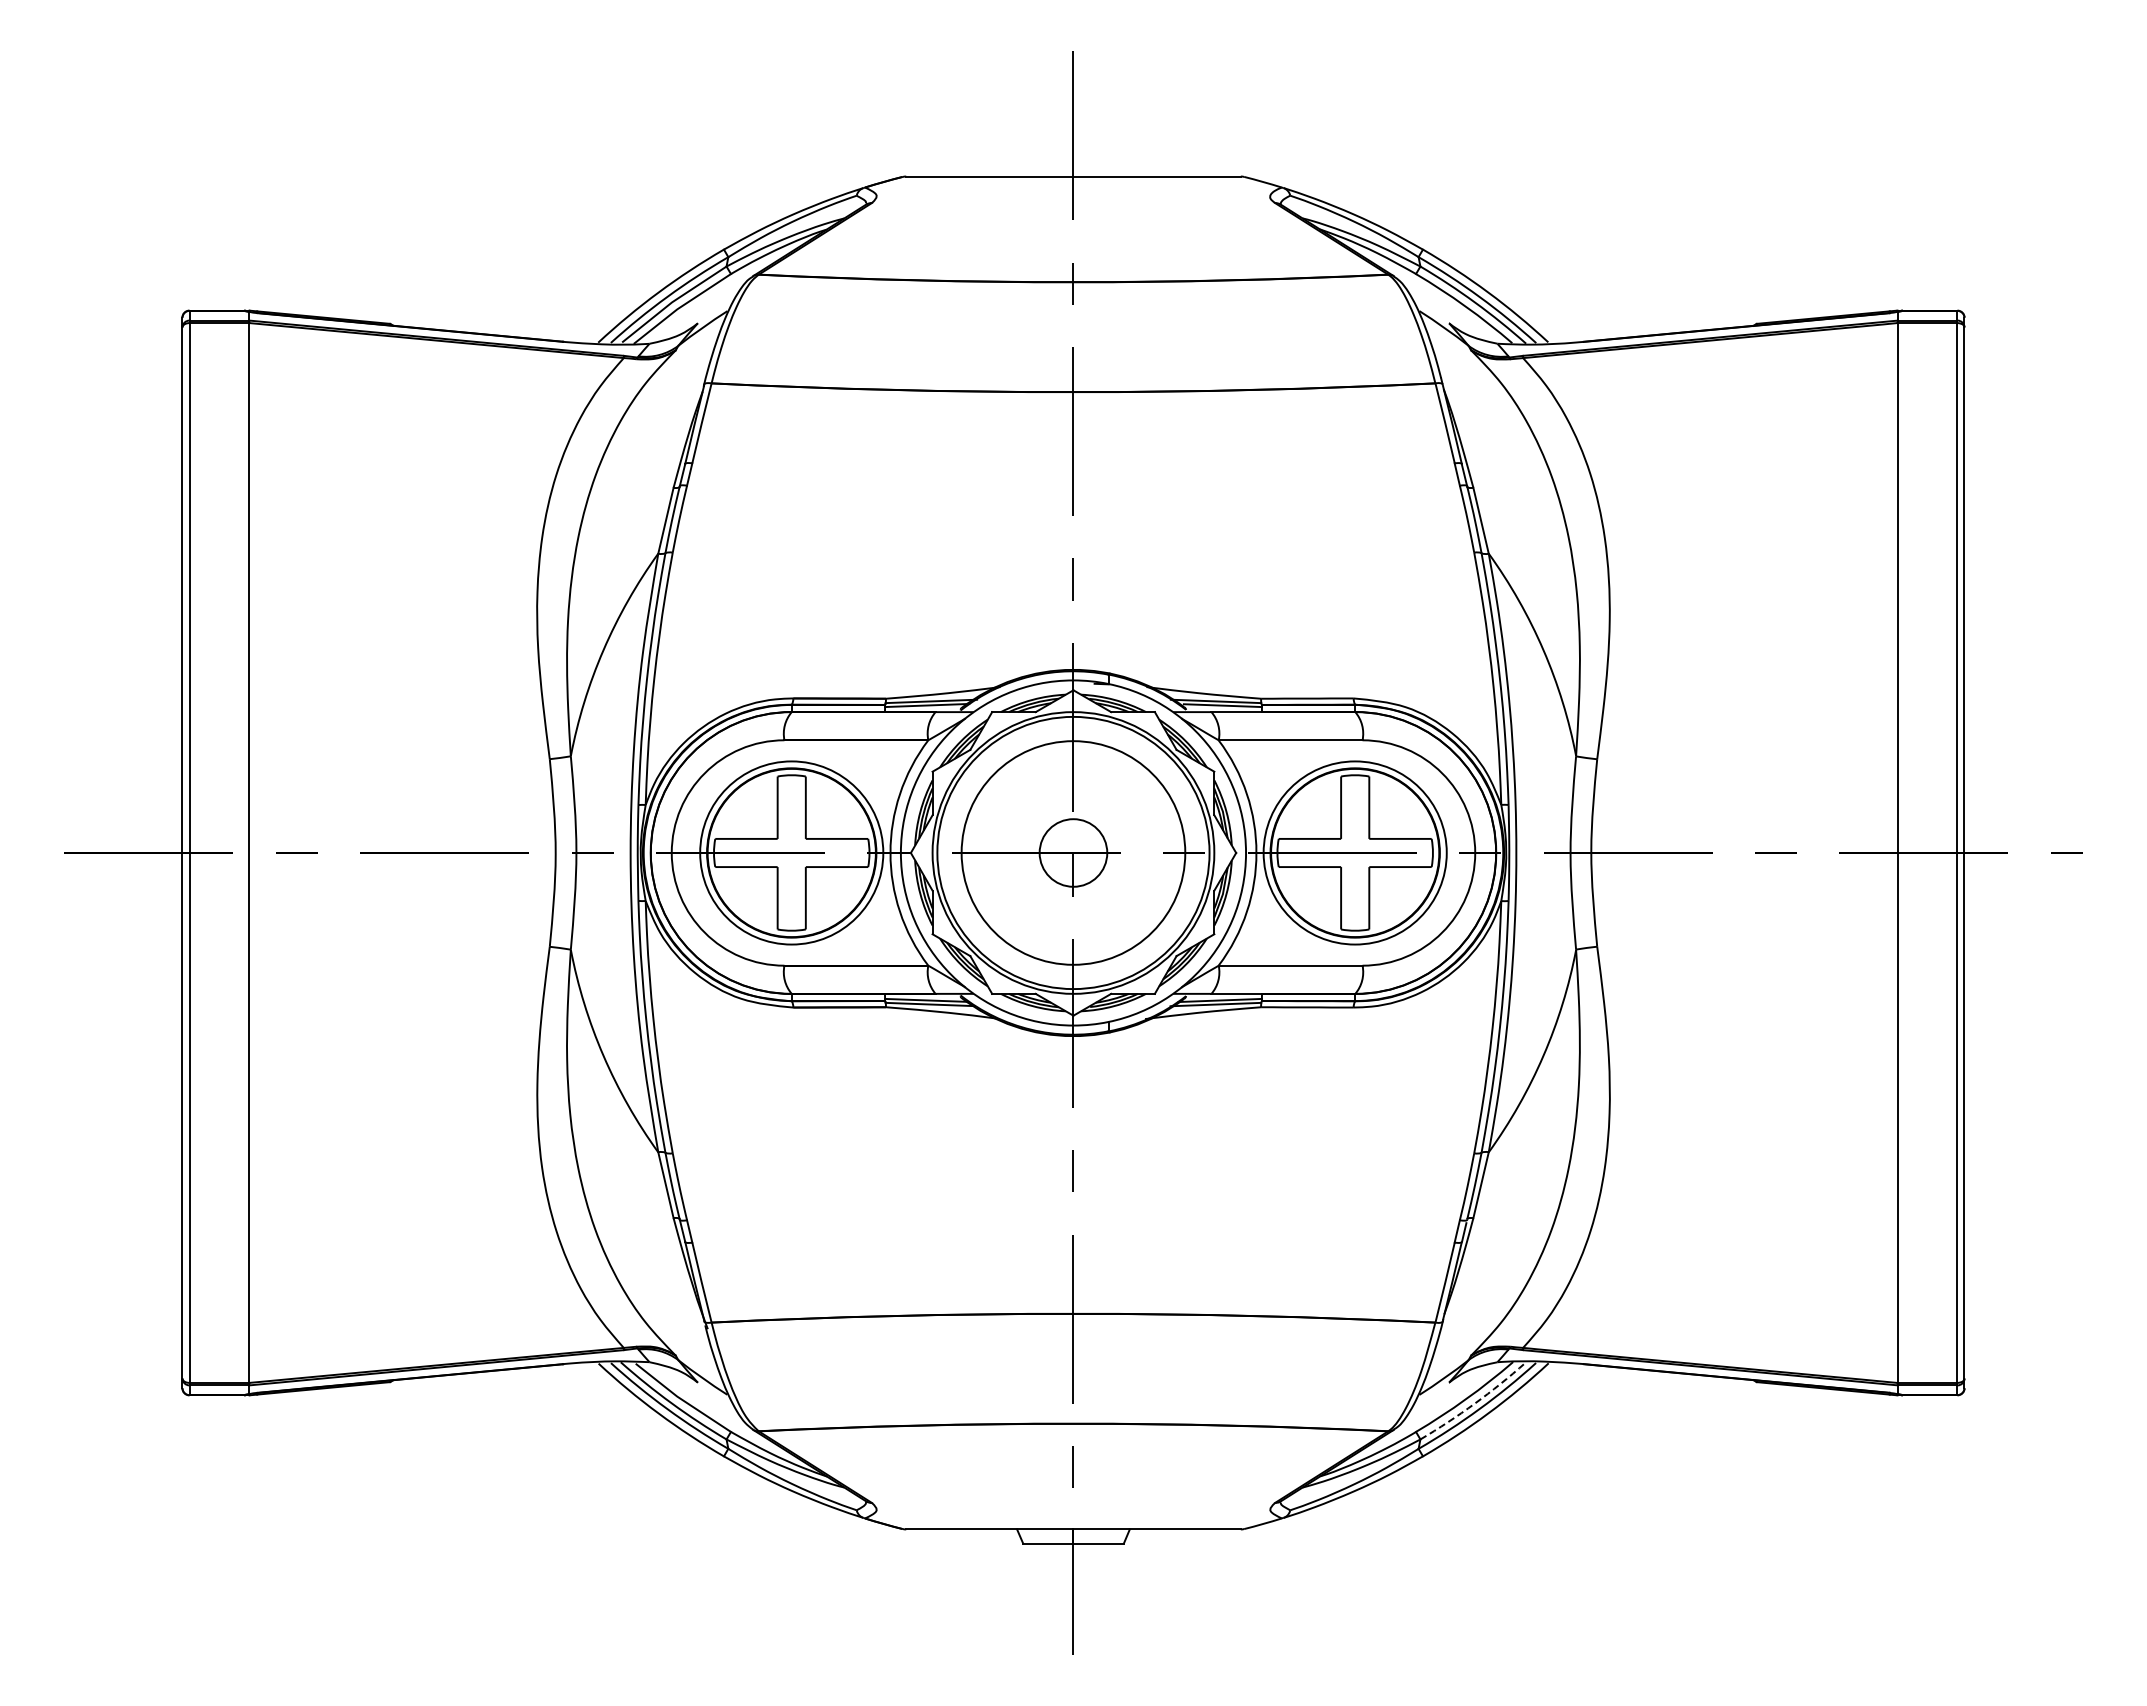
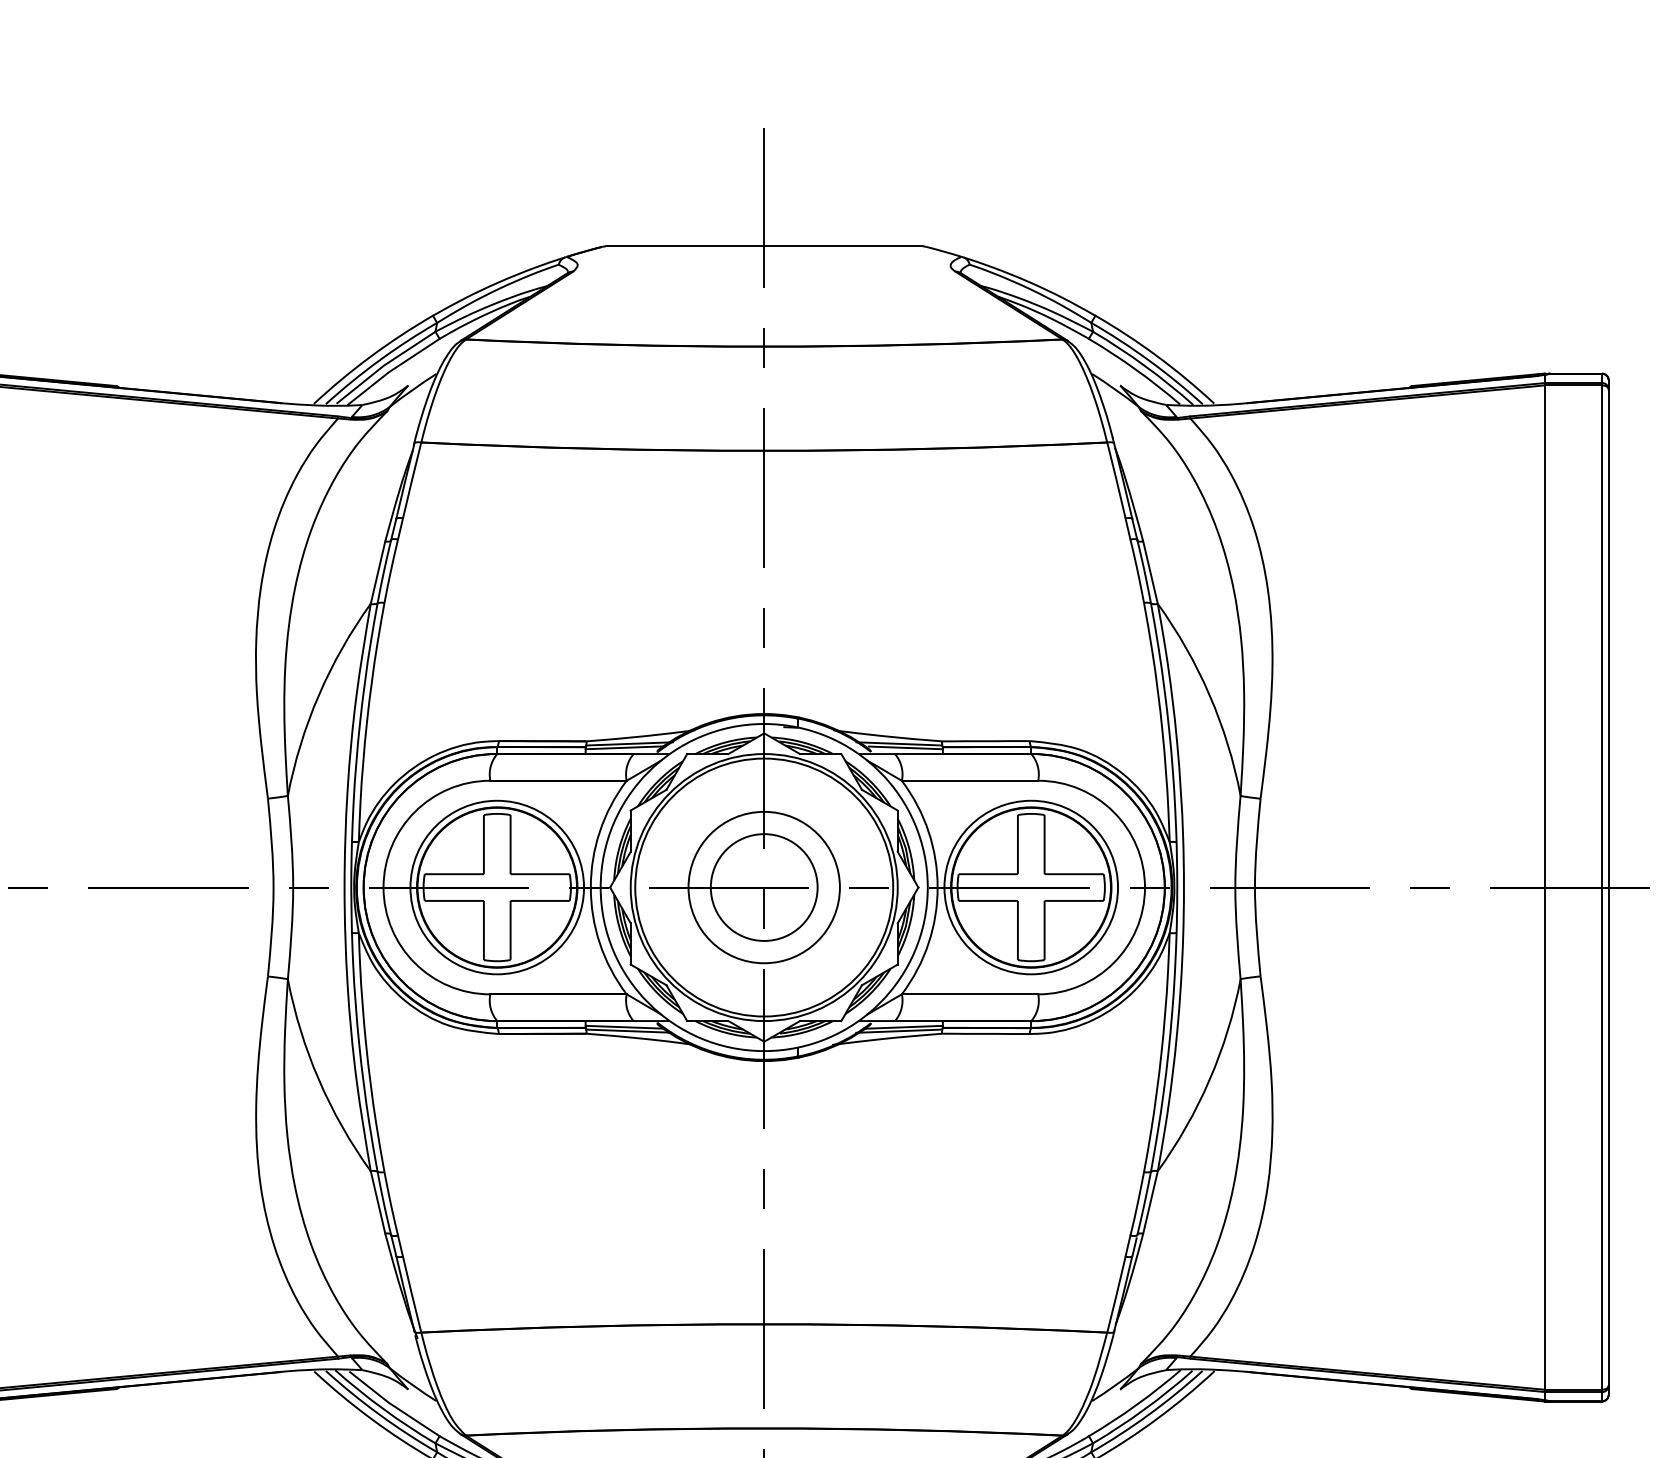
circle: (1073, 852) -> (764, 887), size x0.71
circle: (1073, 852) -> (764, 887), size x1.67
arc: (1474, 1403) -> (1144, 1409), dashed -> solid

